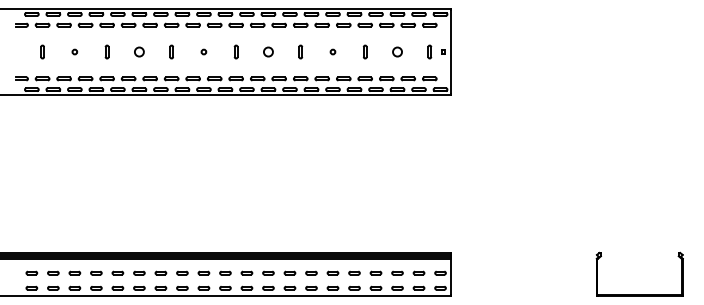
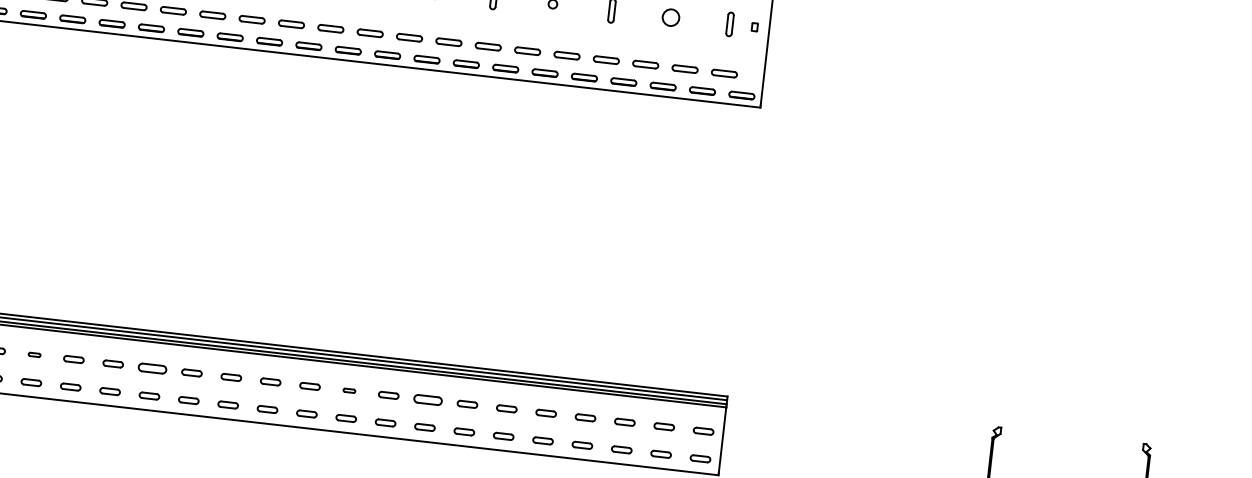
part: (74, 272) -> (33, 353), size x0.6
part: (139, 272) -> (152, 367), size x1.4
part: (246, 272) -> (348, 389), size x0.6
part: (289, 272) -> (427, 398), size x1.4

